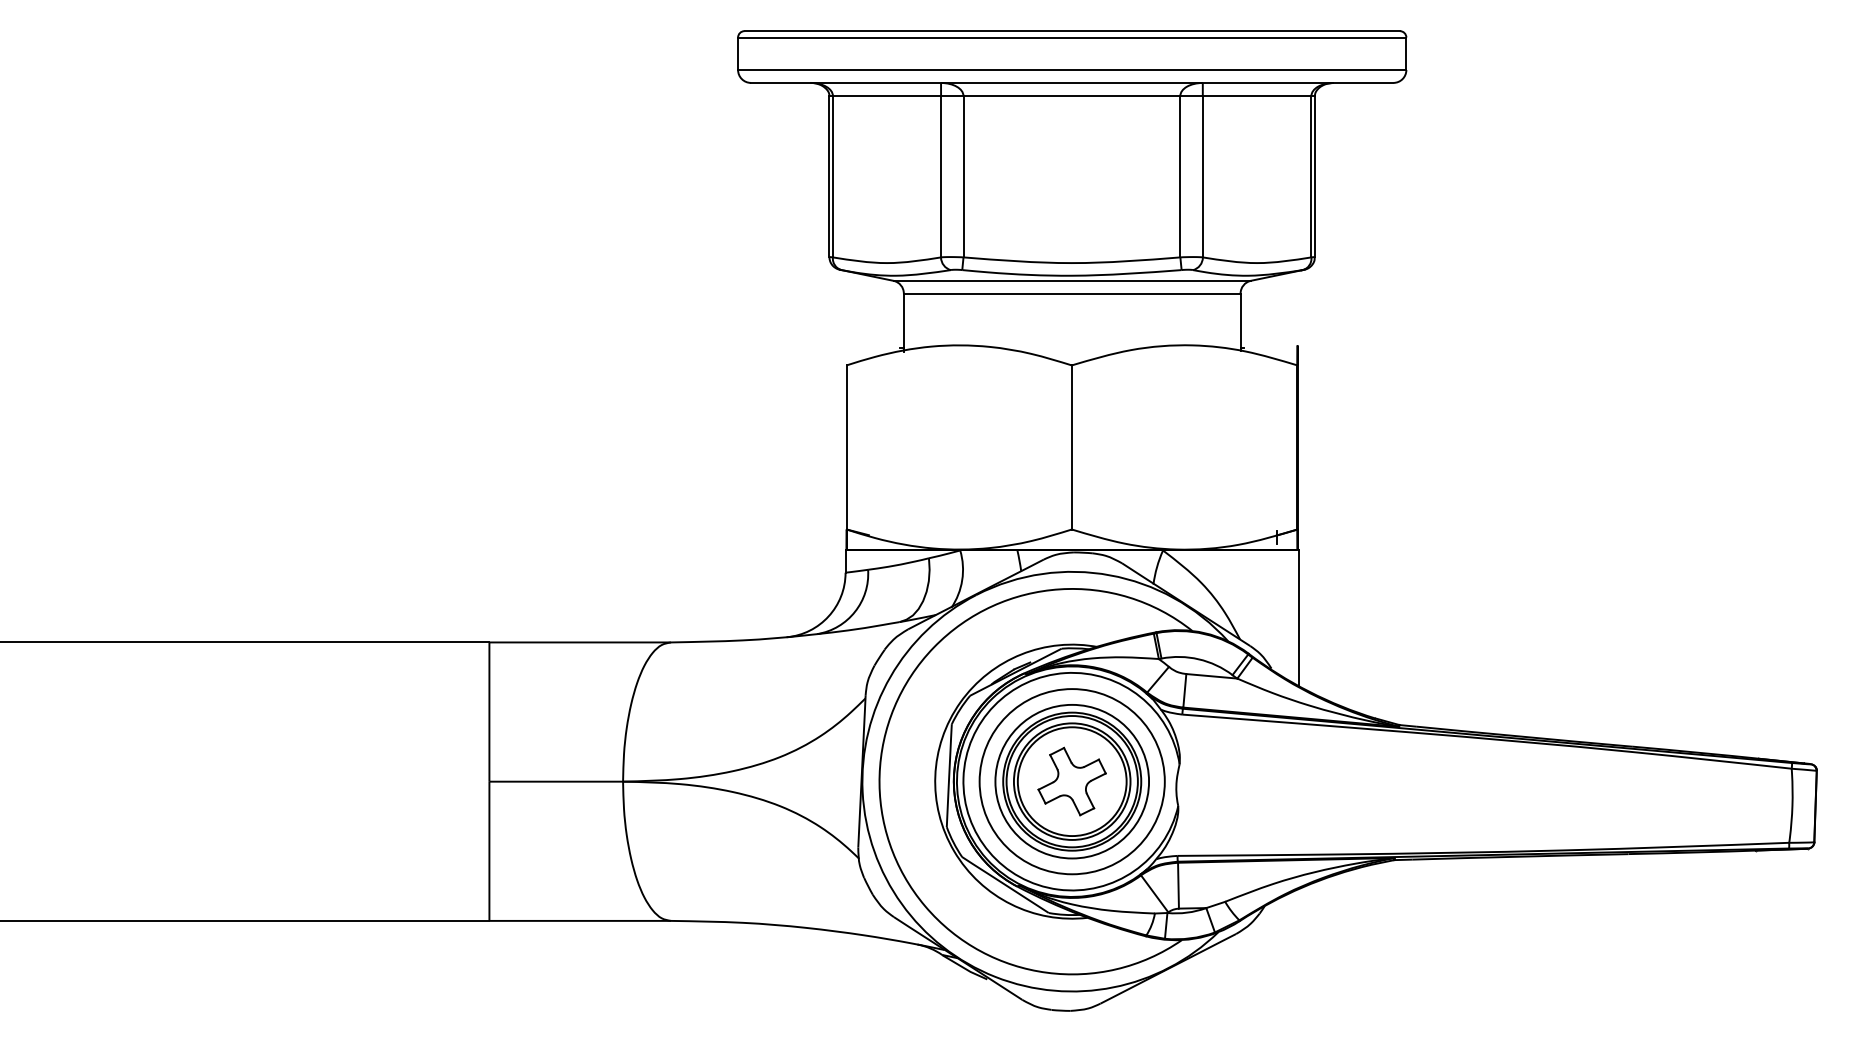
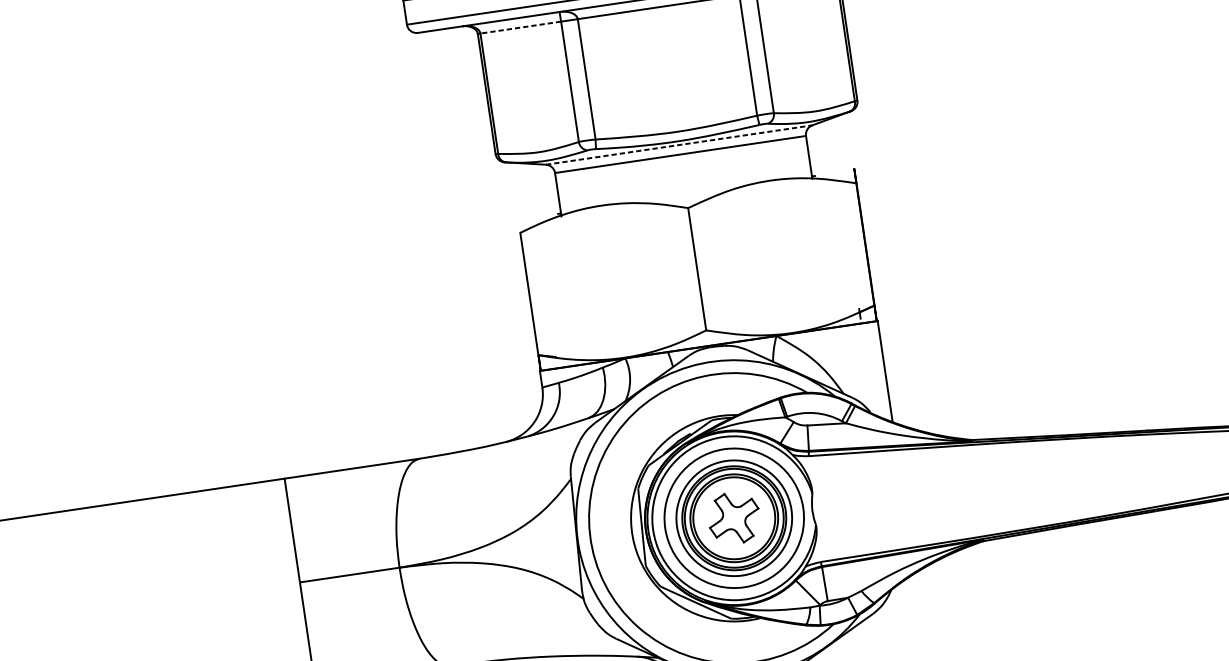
line: (886, 95) -> (520, 27), solid -> dashed
line: (1072, 280) -> (679, 144), solid -> dashed

